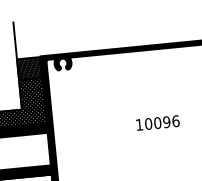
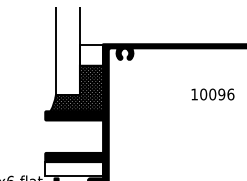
hatch: (29, 67) -> (91, 54), removed
text: (157, 123) -> (212, 94), moved

